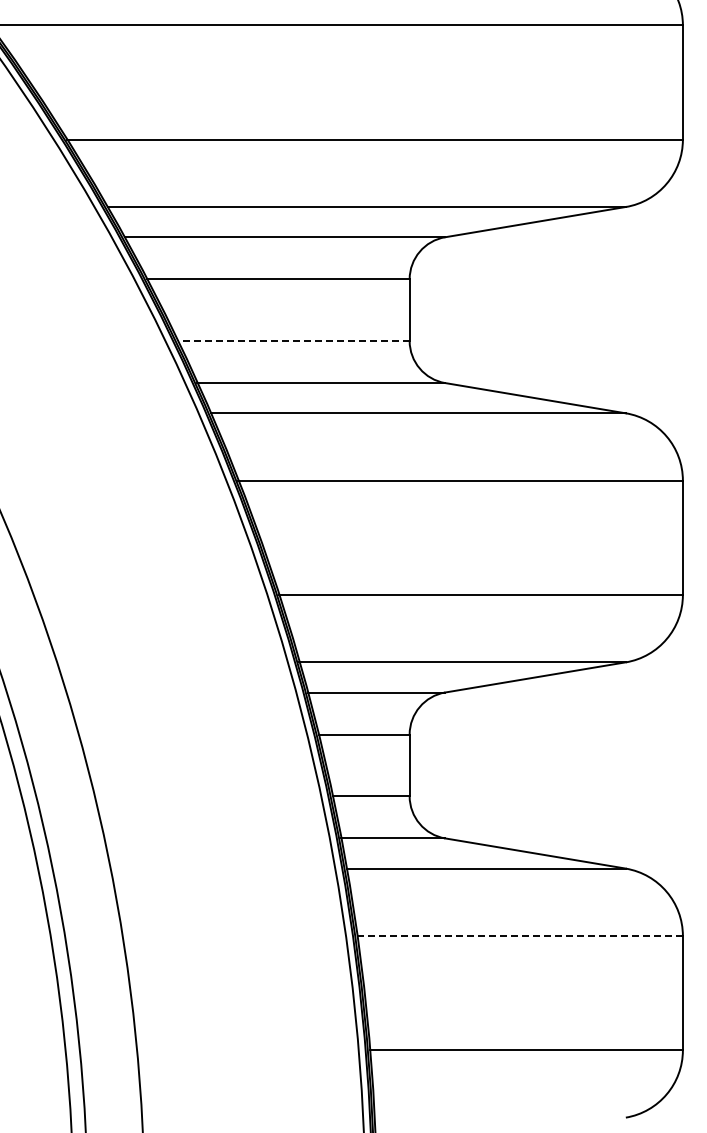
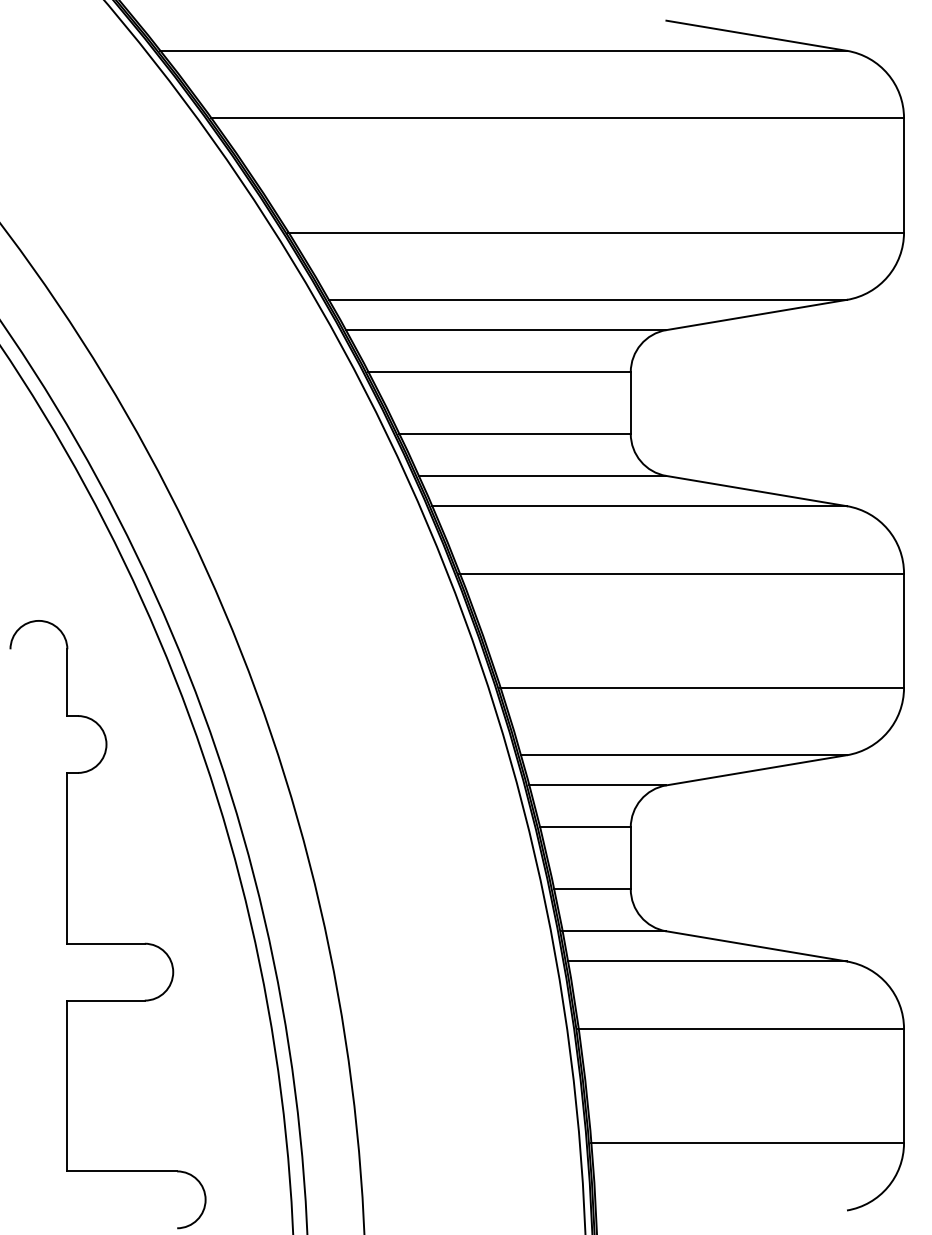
line: (293, 340) -> (514, 433), dashed -> solid
line: (520, 935) -> (741, 1028), dashed -> solid

